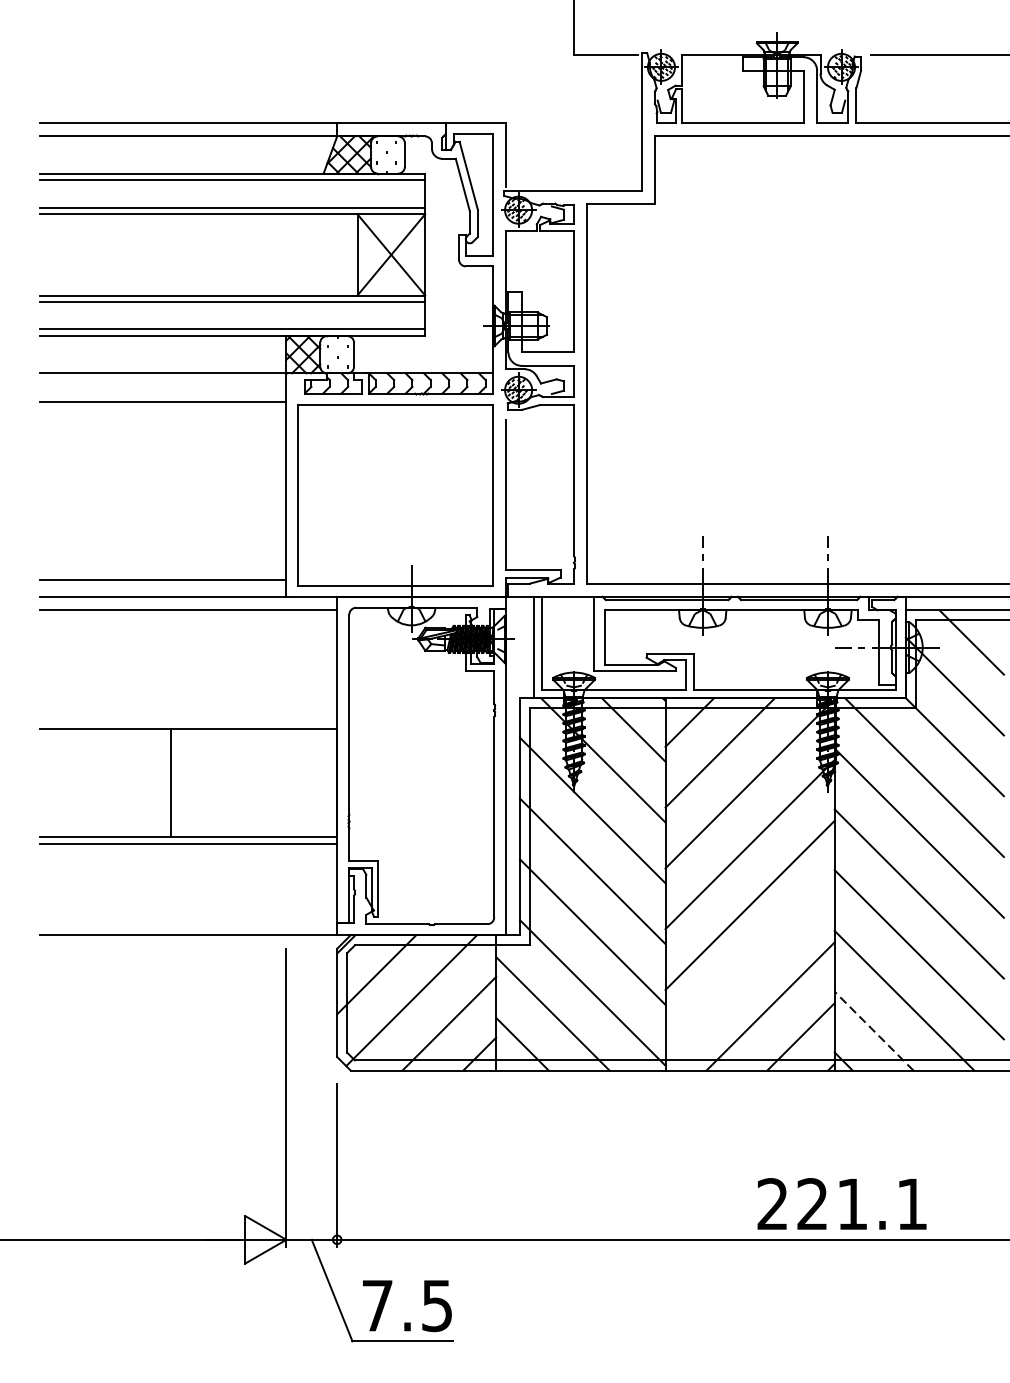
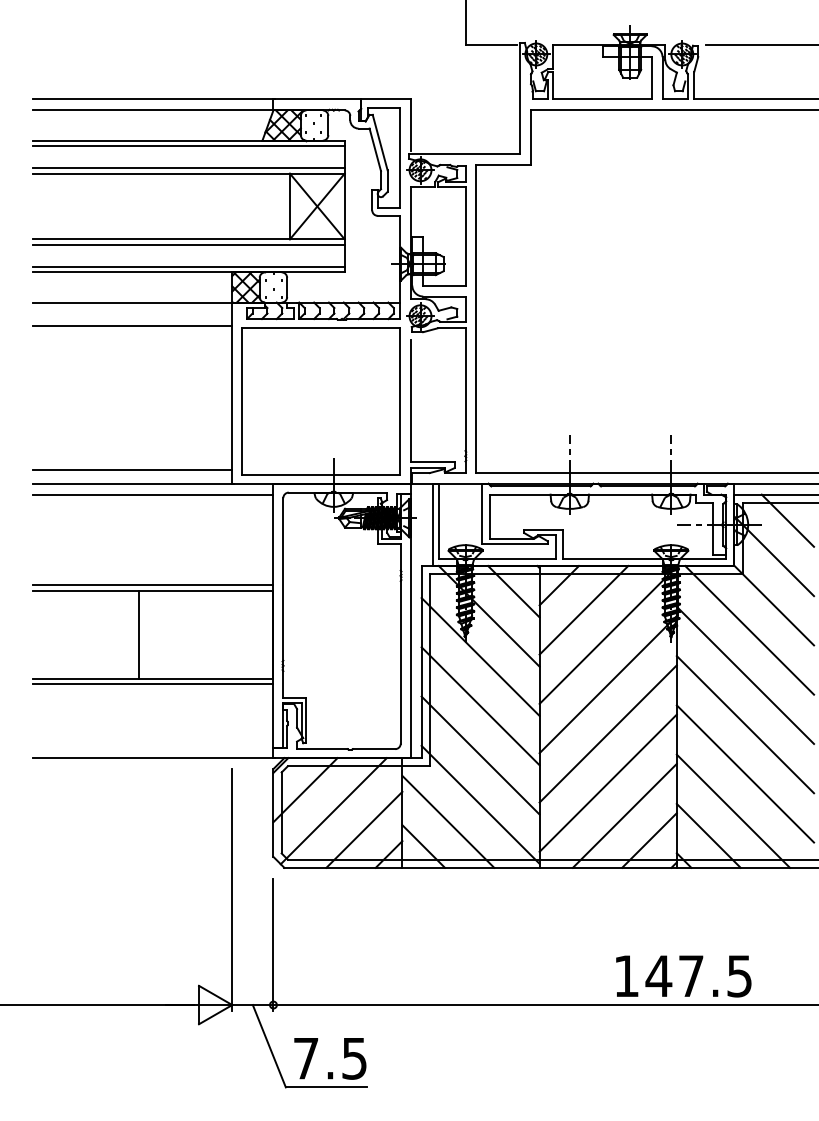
line: (188, 722) -> (152, 585), added
line: (749, 965) -> (607, 782), added
line: (873, 1030) -> (708, 835), dashed -> solid
text: (841, 1204) -> (682, 976), 221.1 -> 147.5

